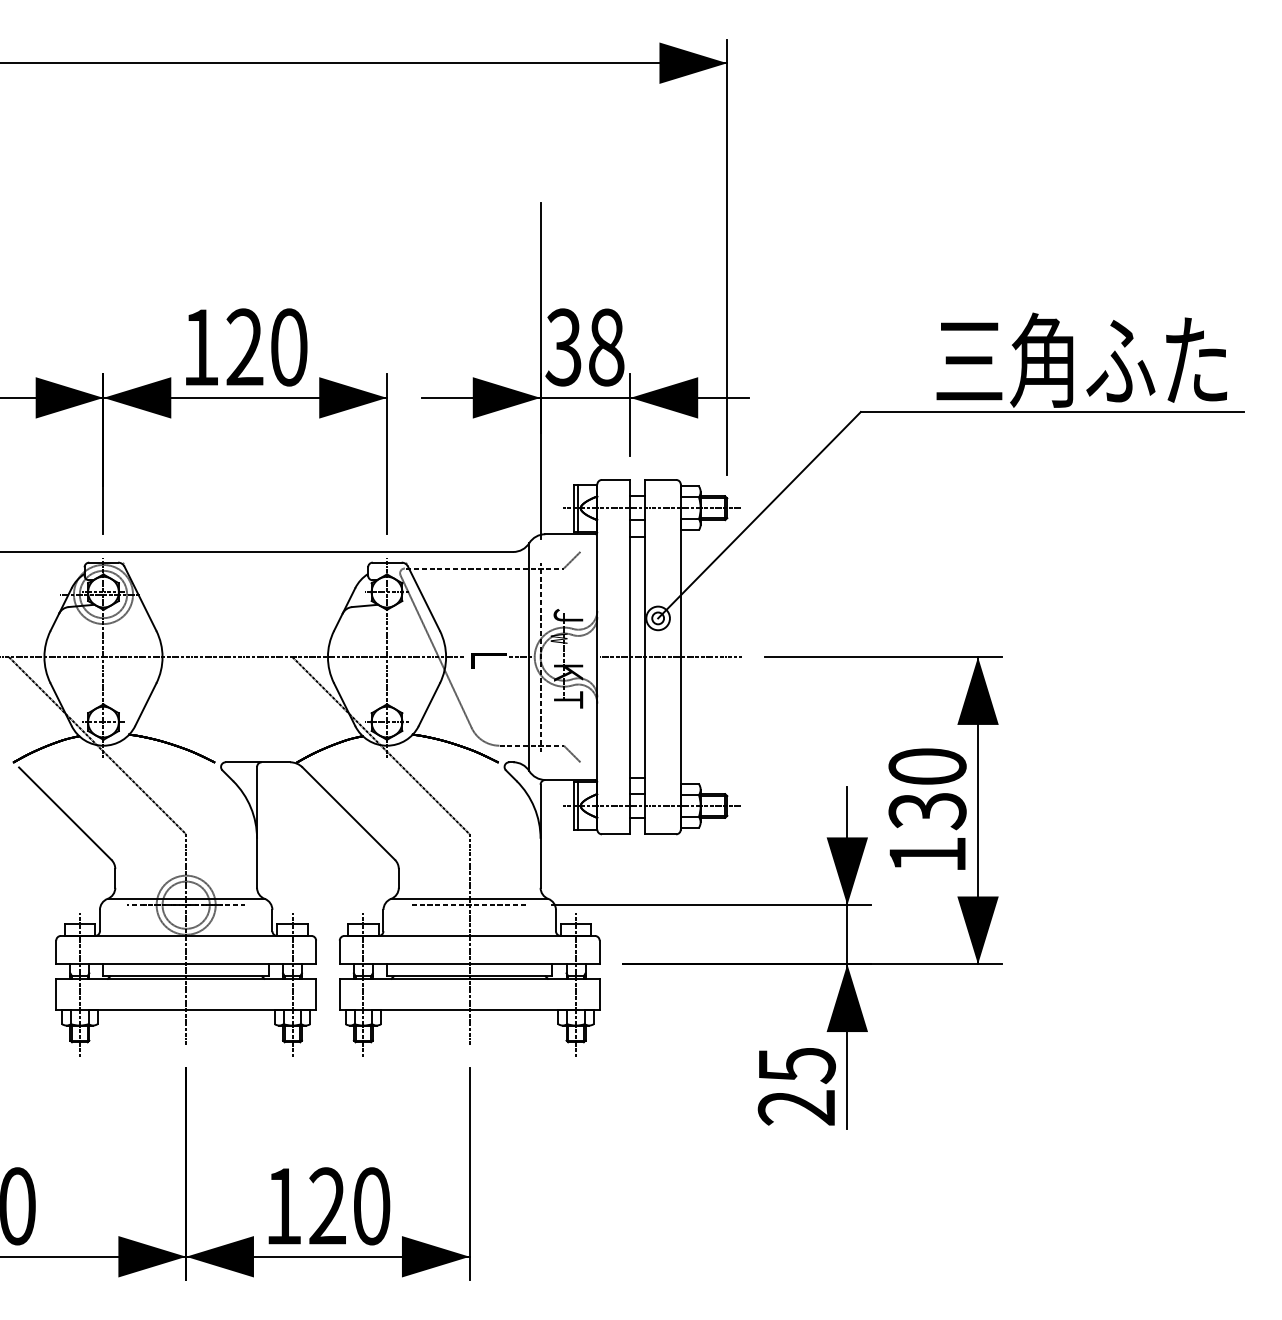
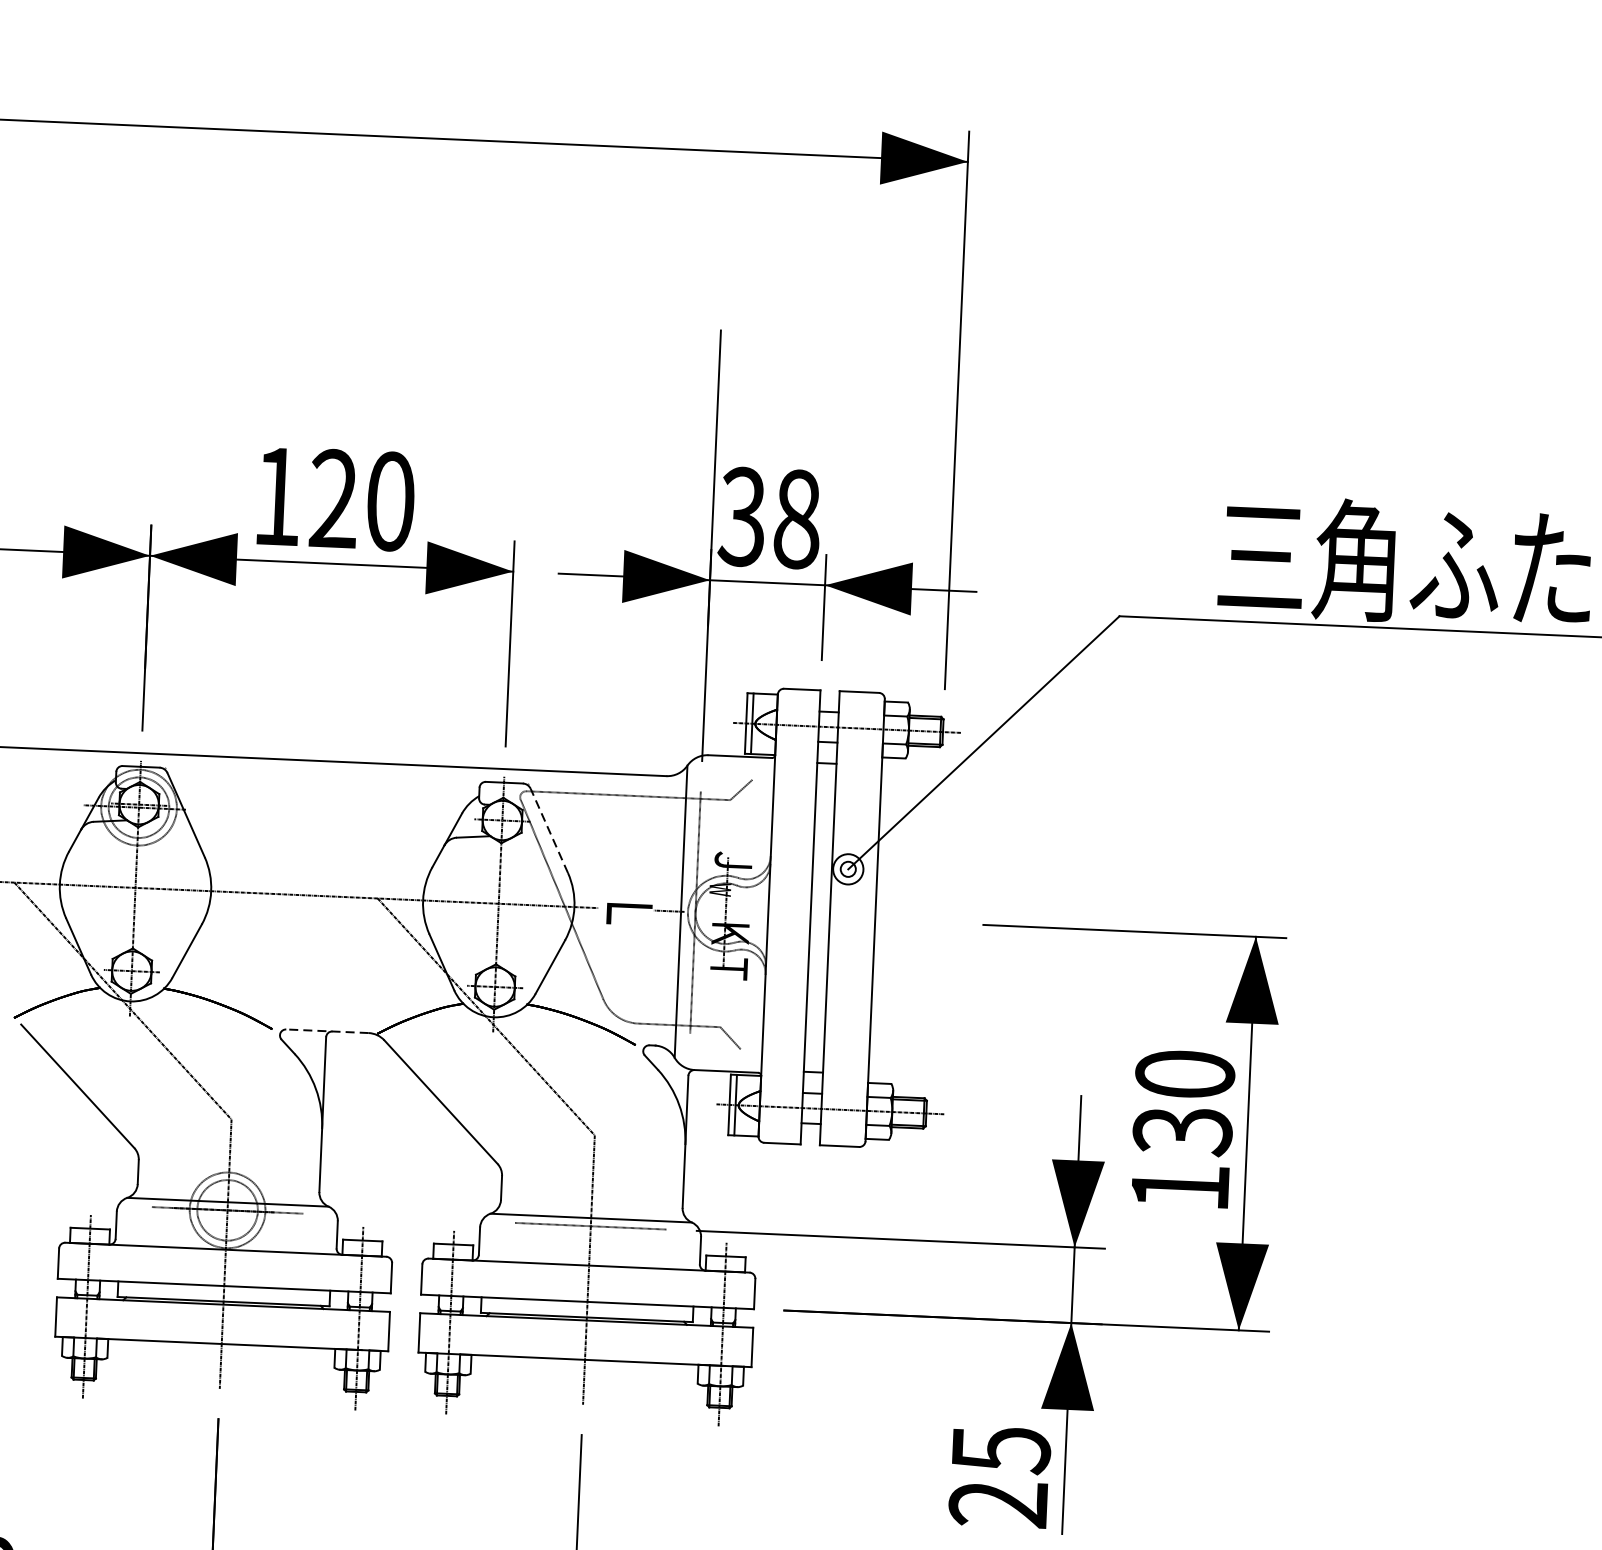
line: (423, 598) -> (548, 830), solid -> dashed
line: (670, 657) -> (861, 920), removed
line: (257, 762) -> (326, 1031), solid -> dashed

